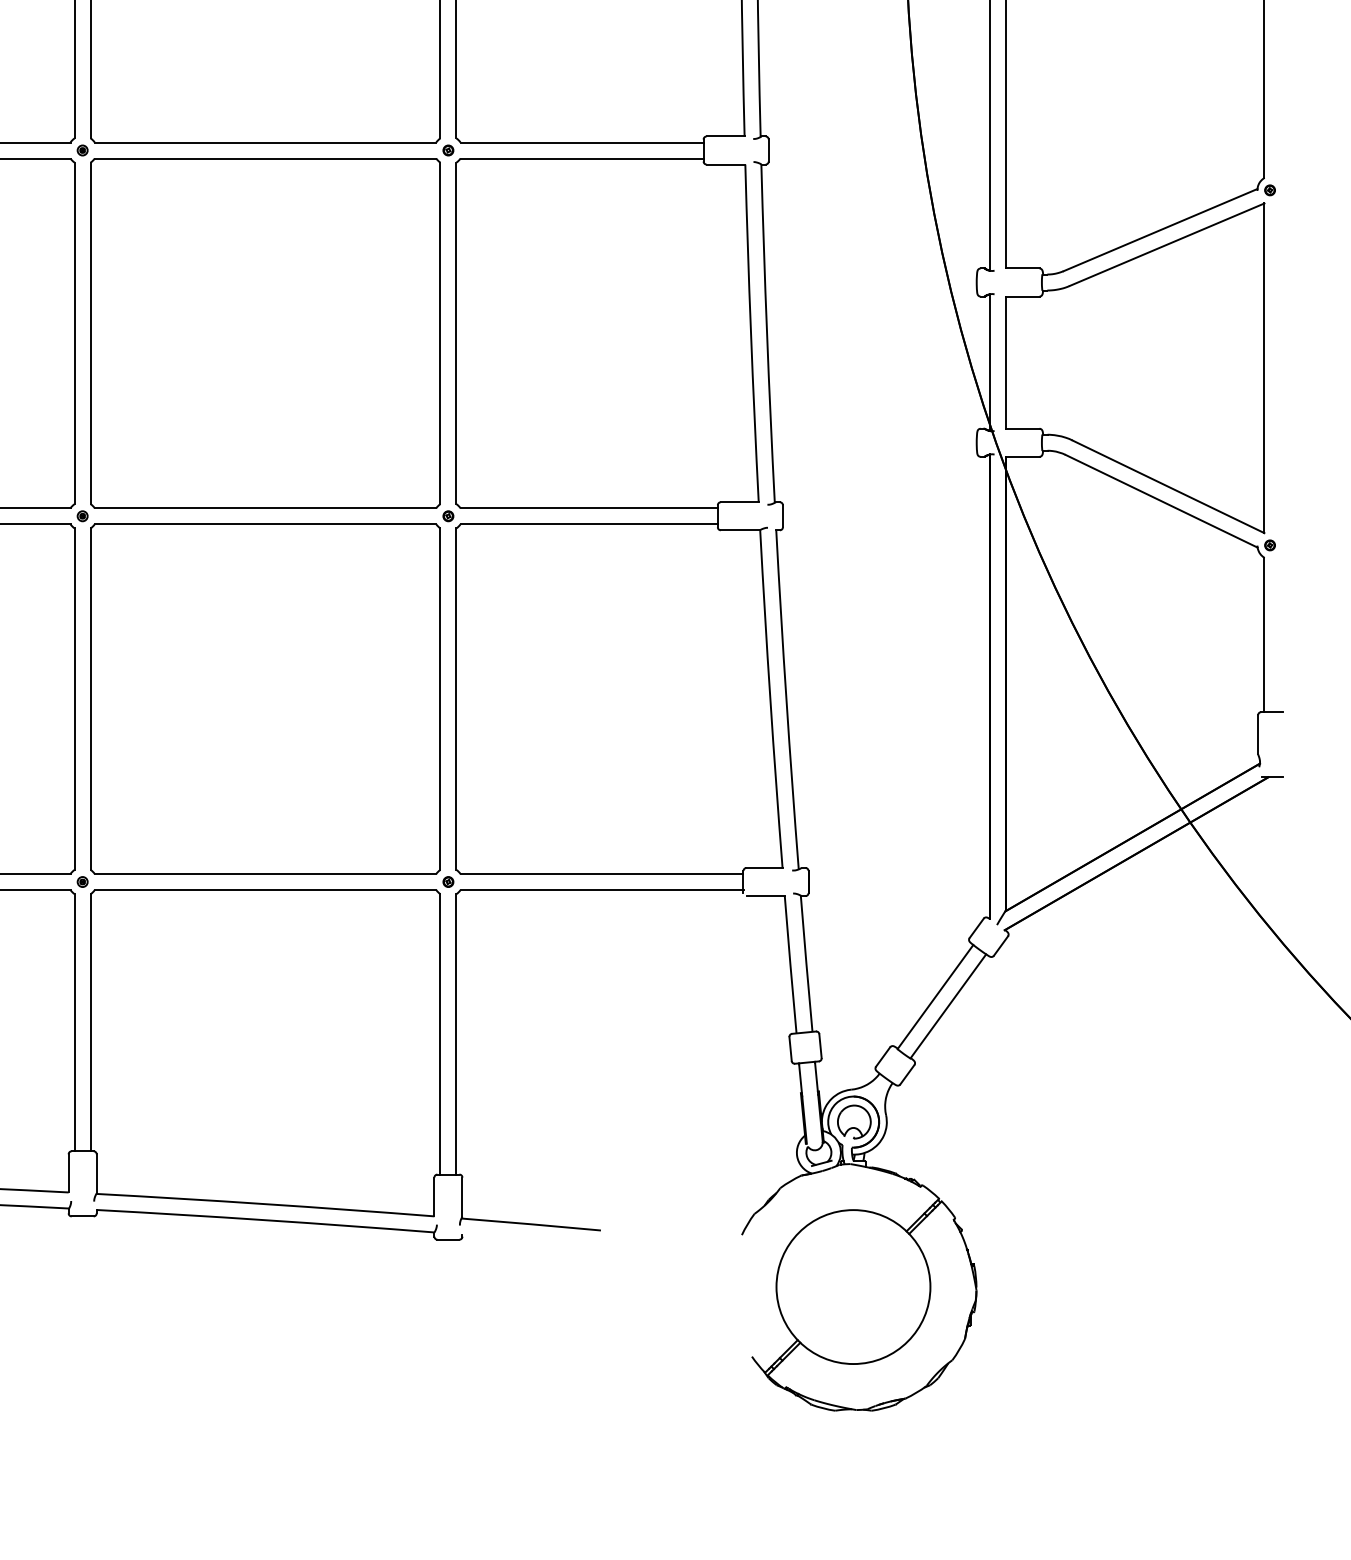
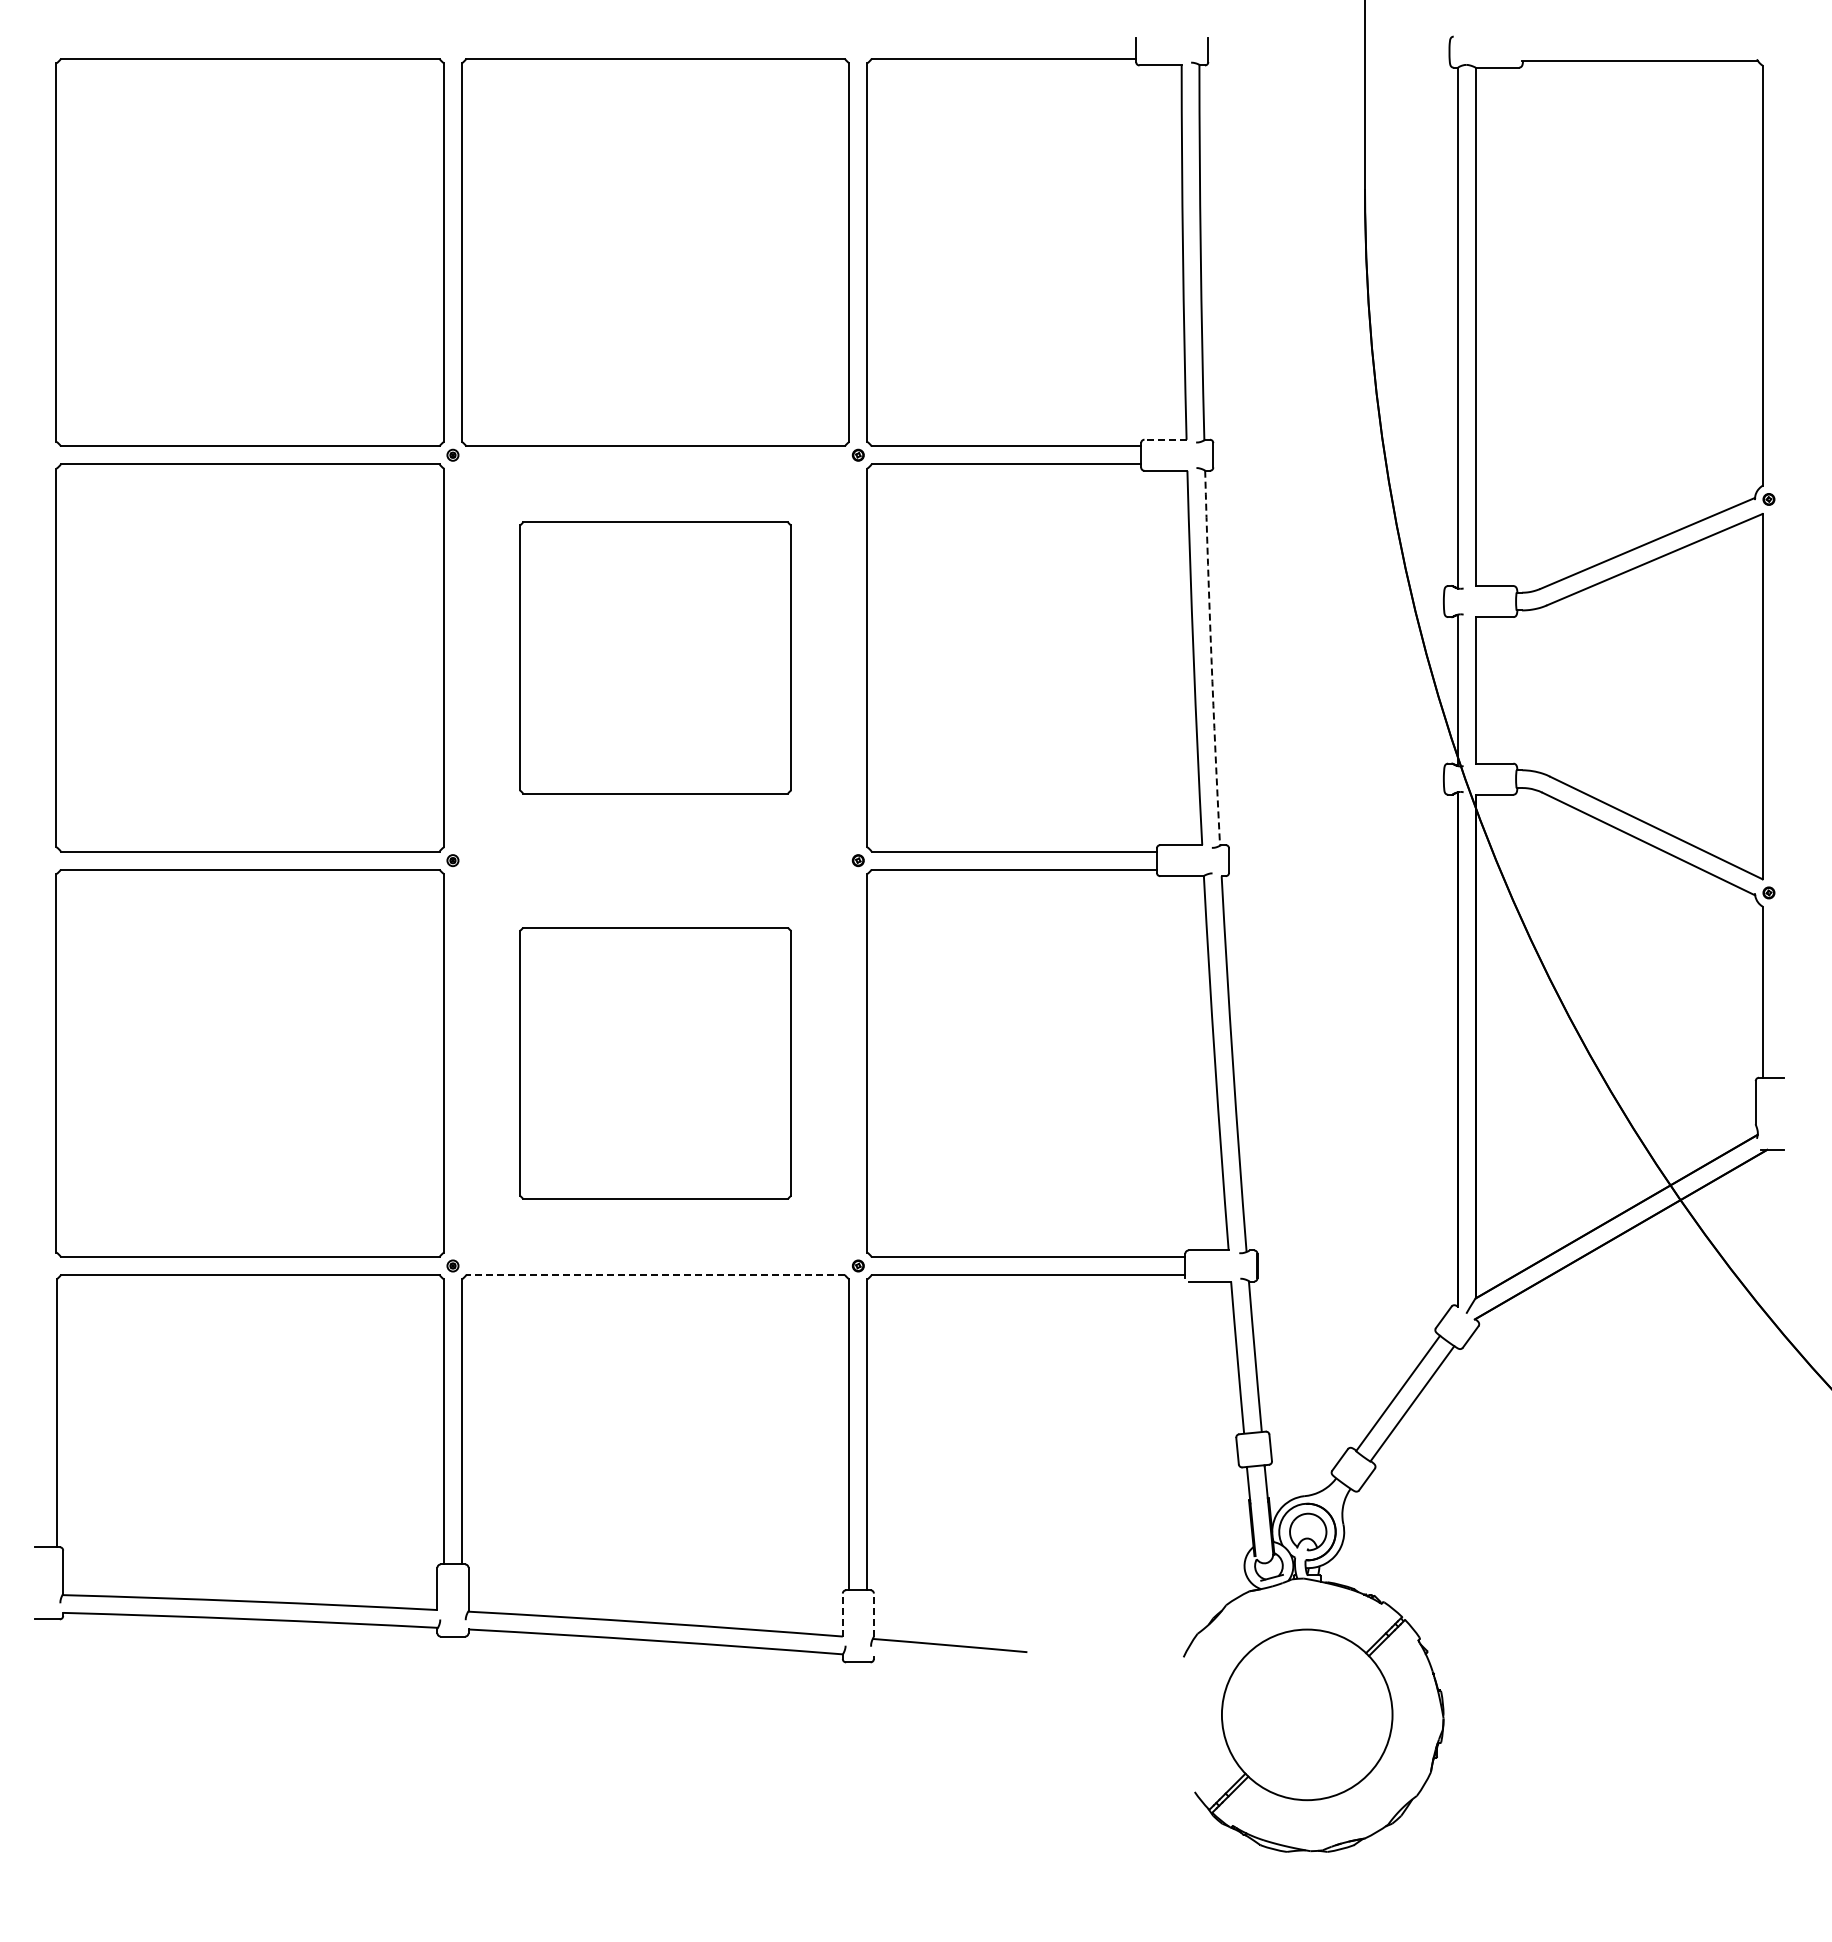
line: (725, 136) -> (1165, 439), solid -> dashed
part: (265, 332) -> (655, 657), size x0.7
arc: (767, 333) -> (1211, 658), solid -> dashed
part: (265, 699) -> (655, 1063), size x0.7
line: (265, 889) -> (655, 1274), solid -> dashed
line: (434, 1196) -> (842, 1614), solid -> dashed
line: (462, 1197) -> (873, 1615), solid -> dashed

